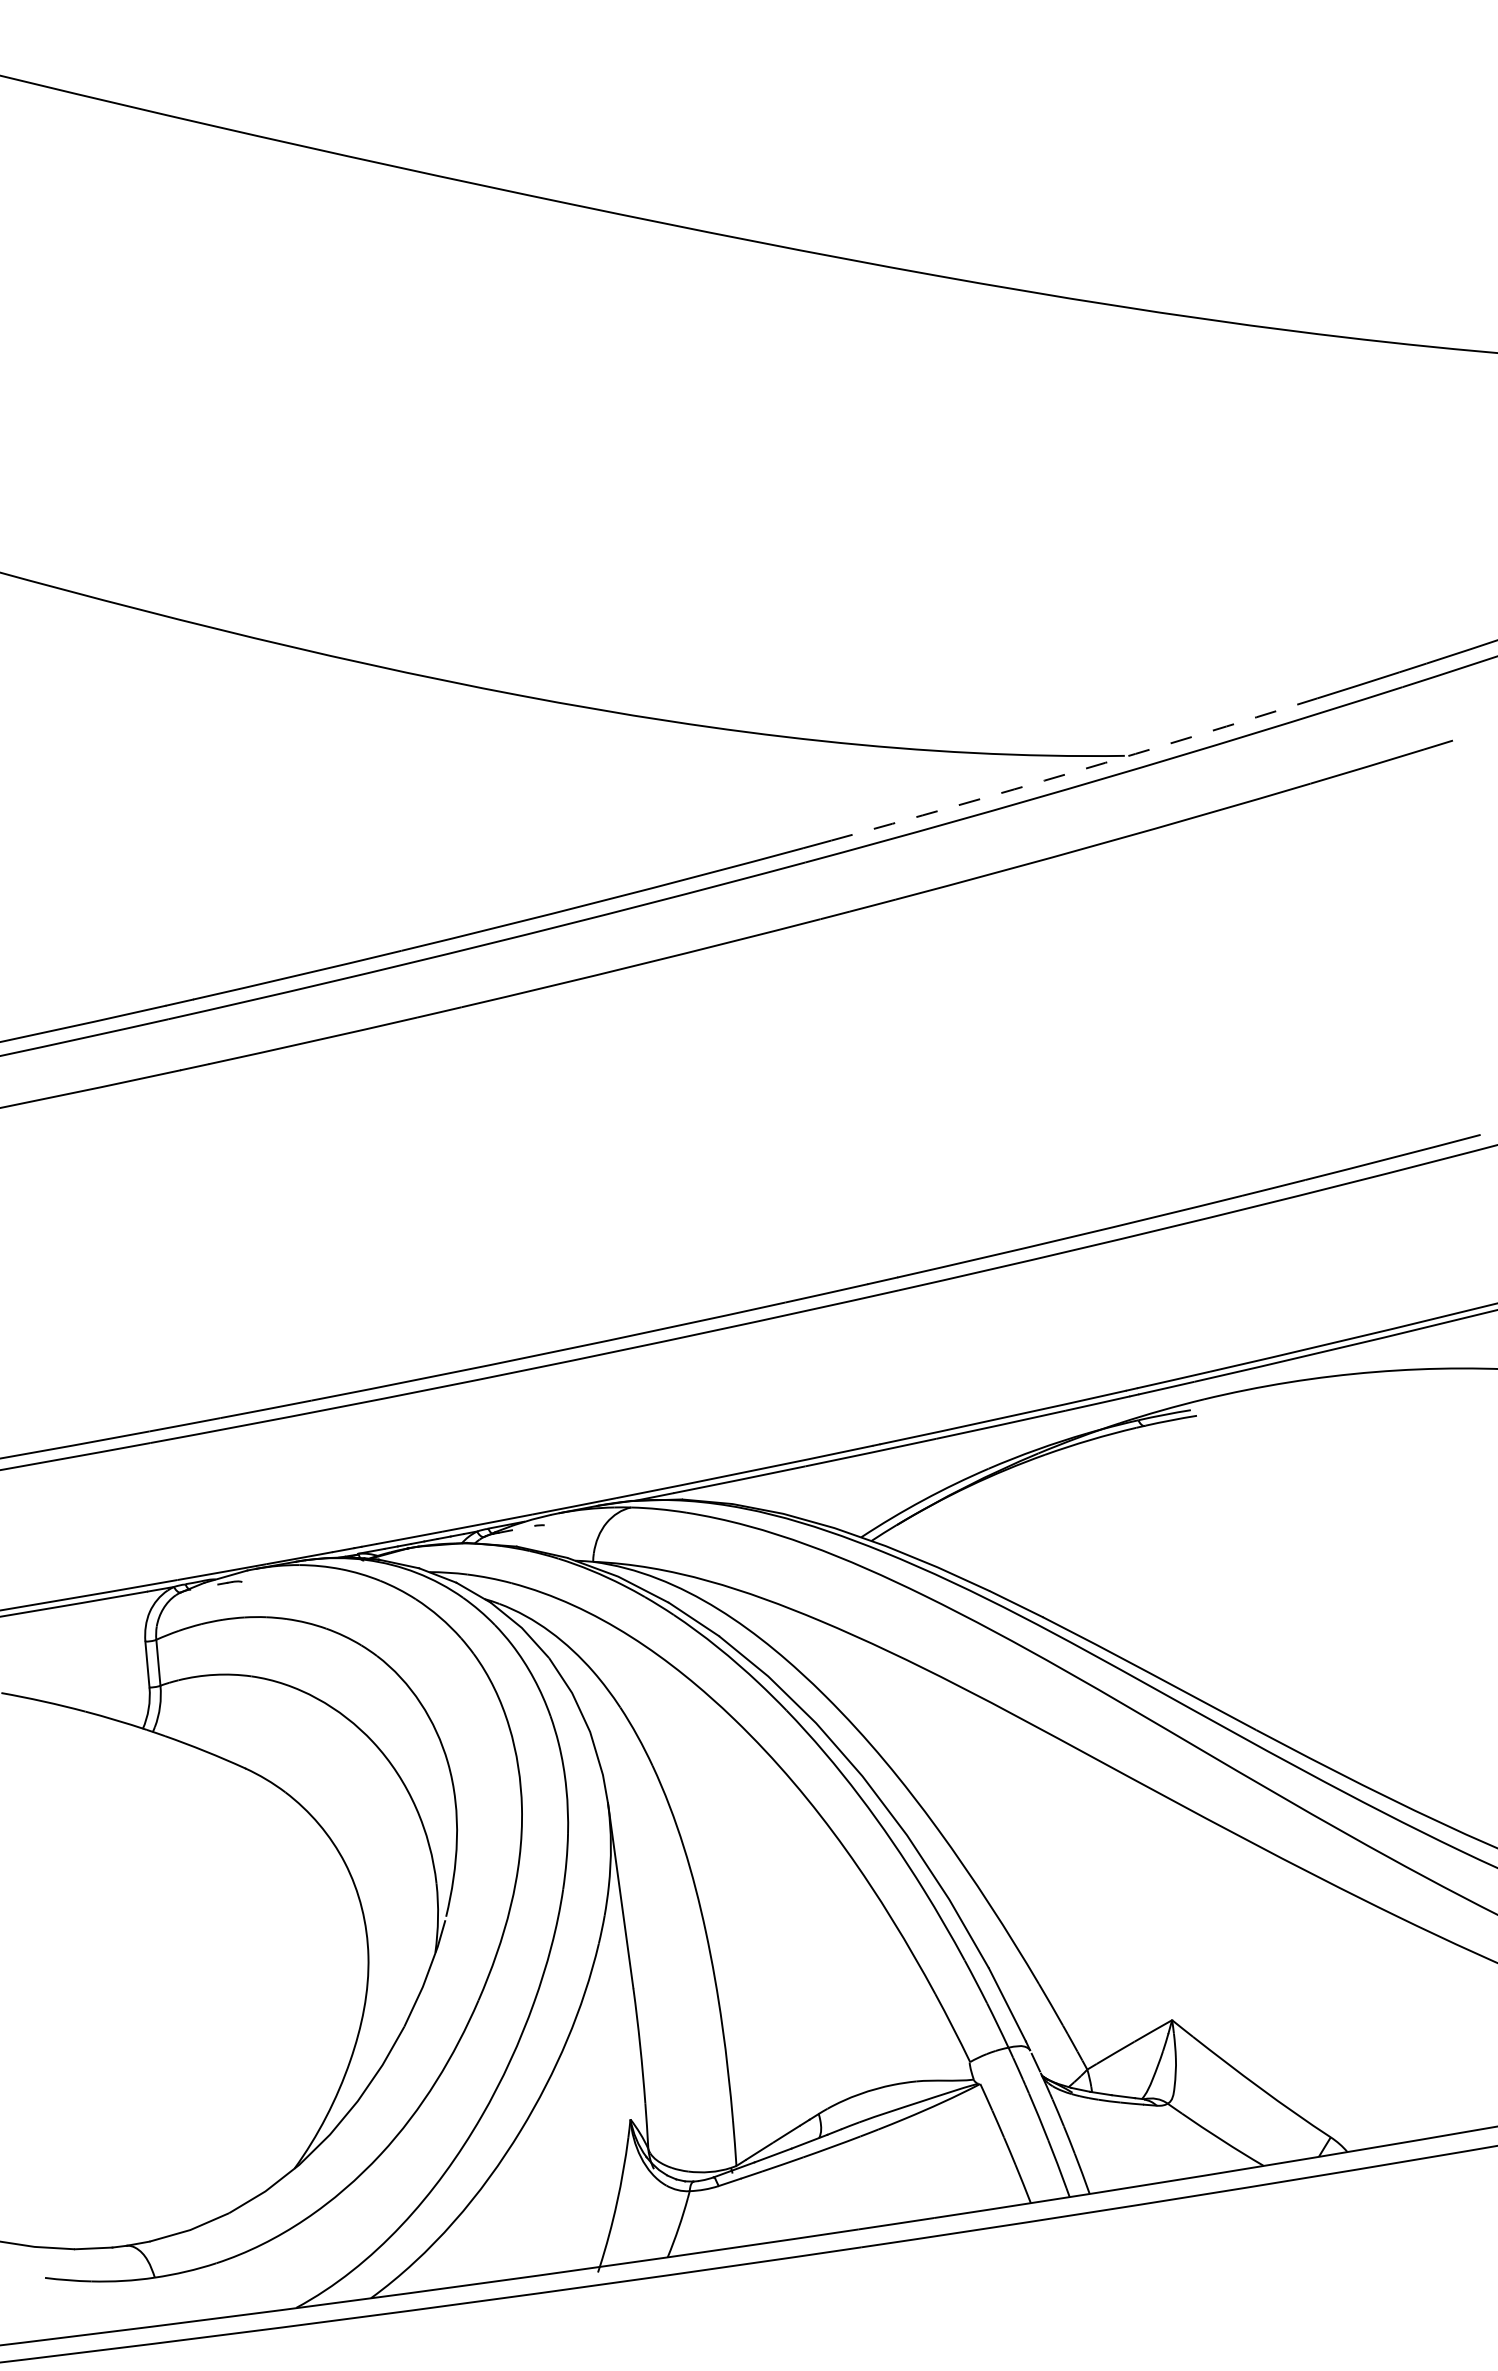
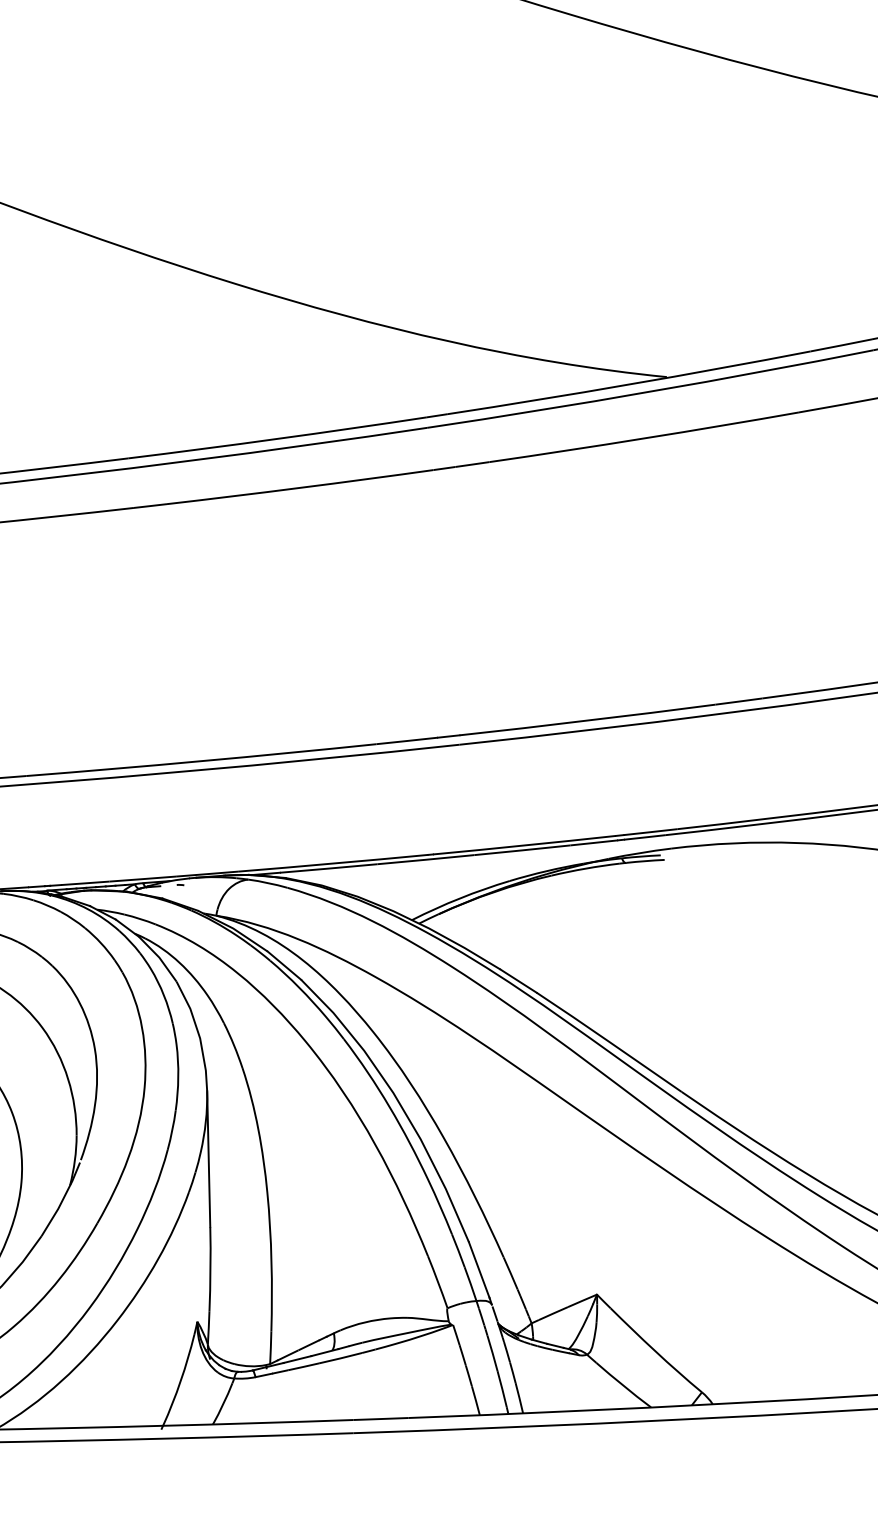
arc: (1074, 771) -> (629, 384), dashed -> solid

